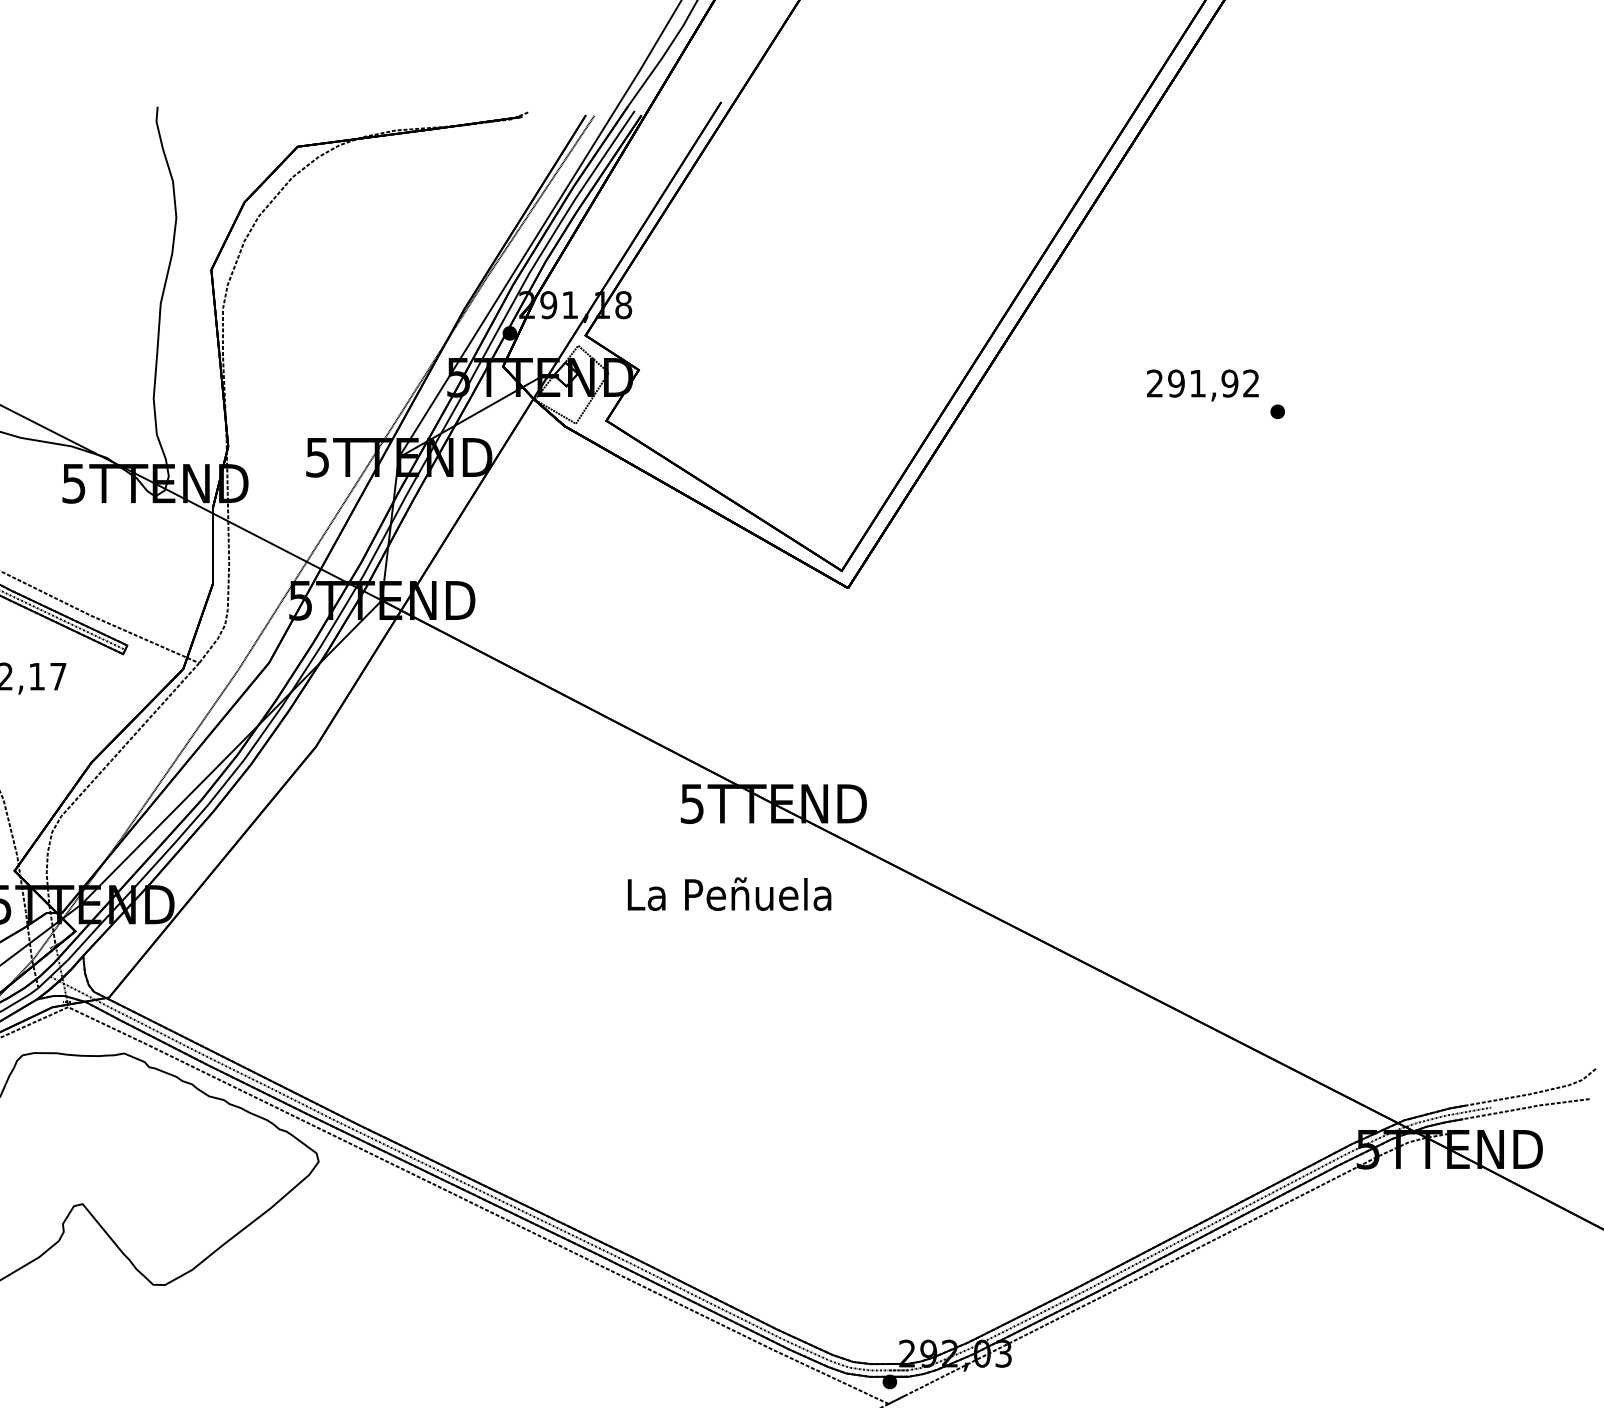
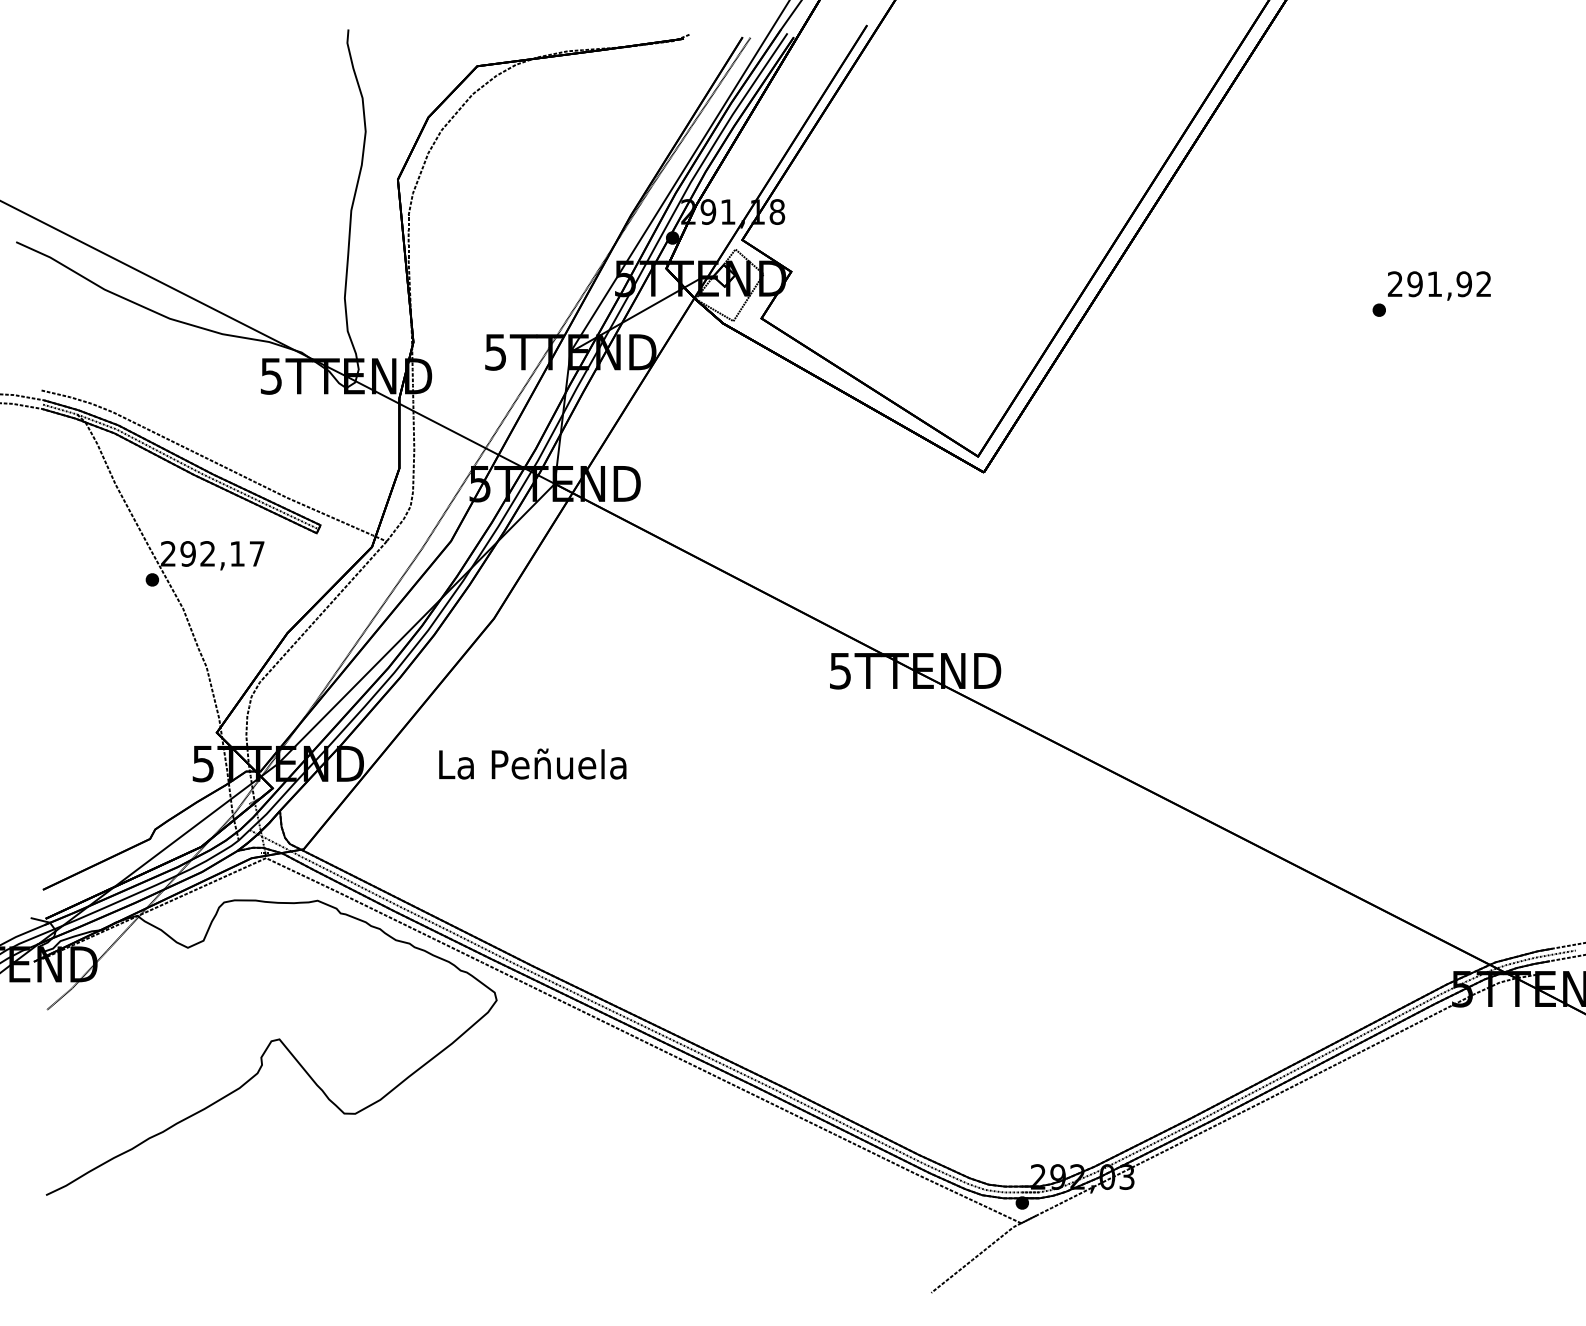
text: (1202, 384) -> (1439, 285), moved
text: (729, 893) -> (532, 763), moved

